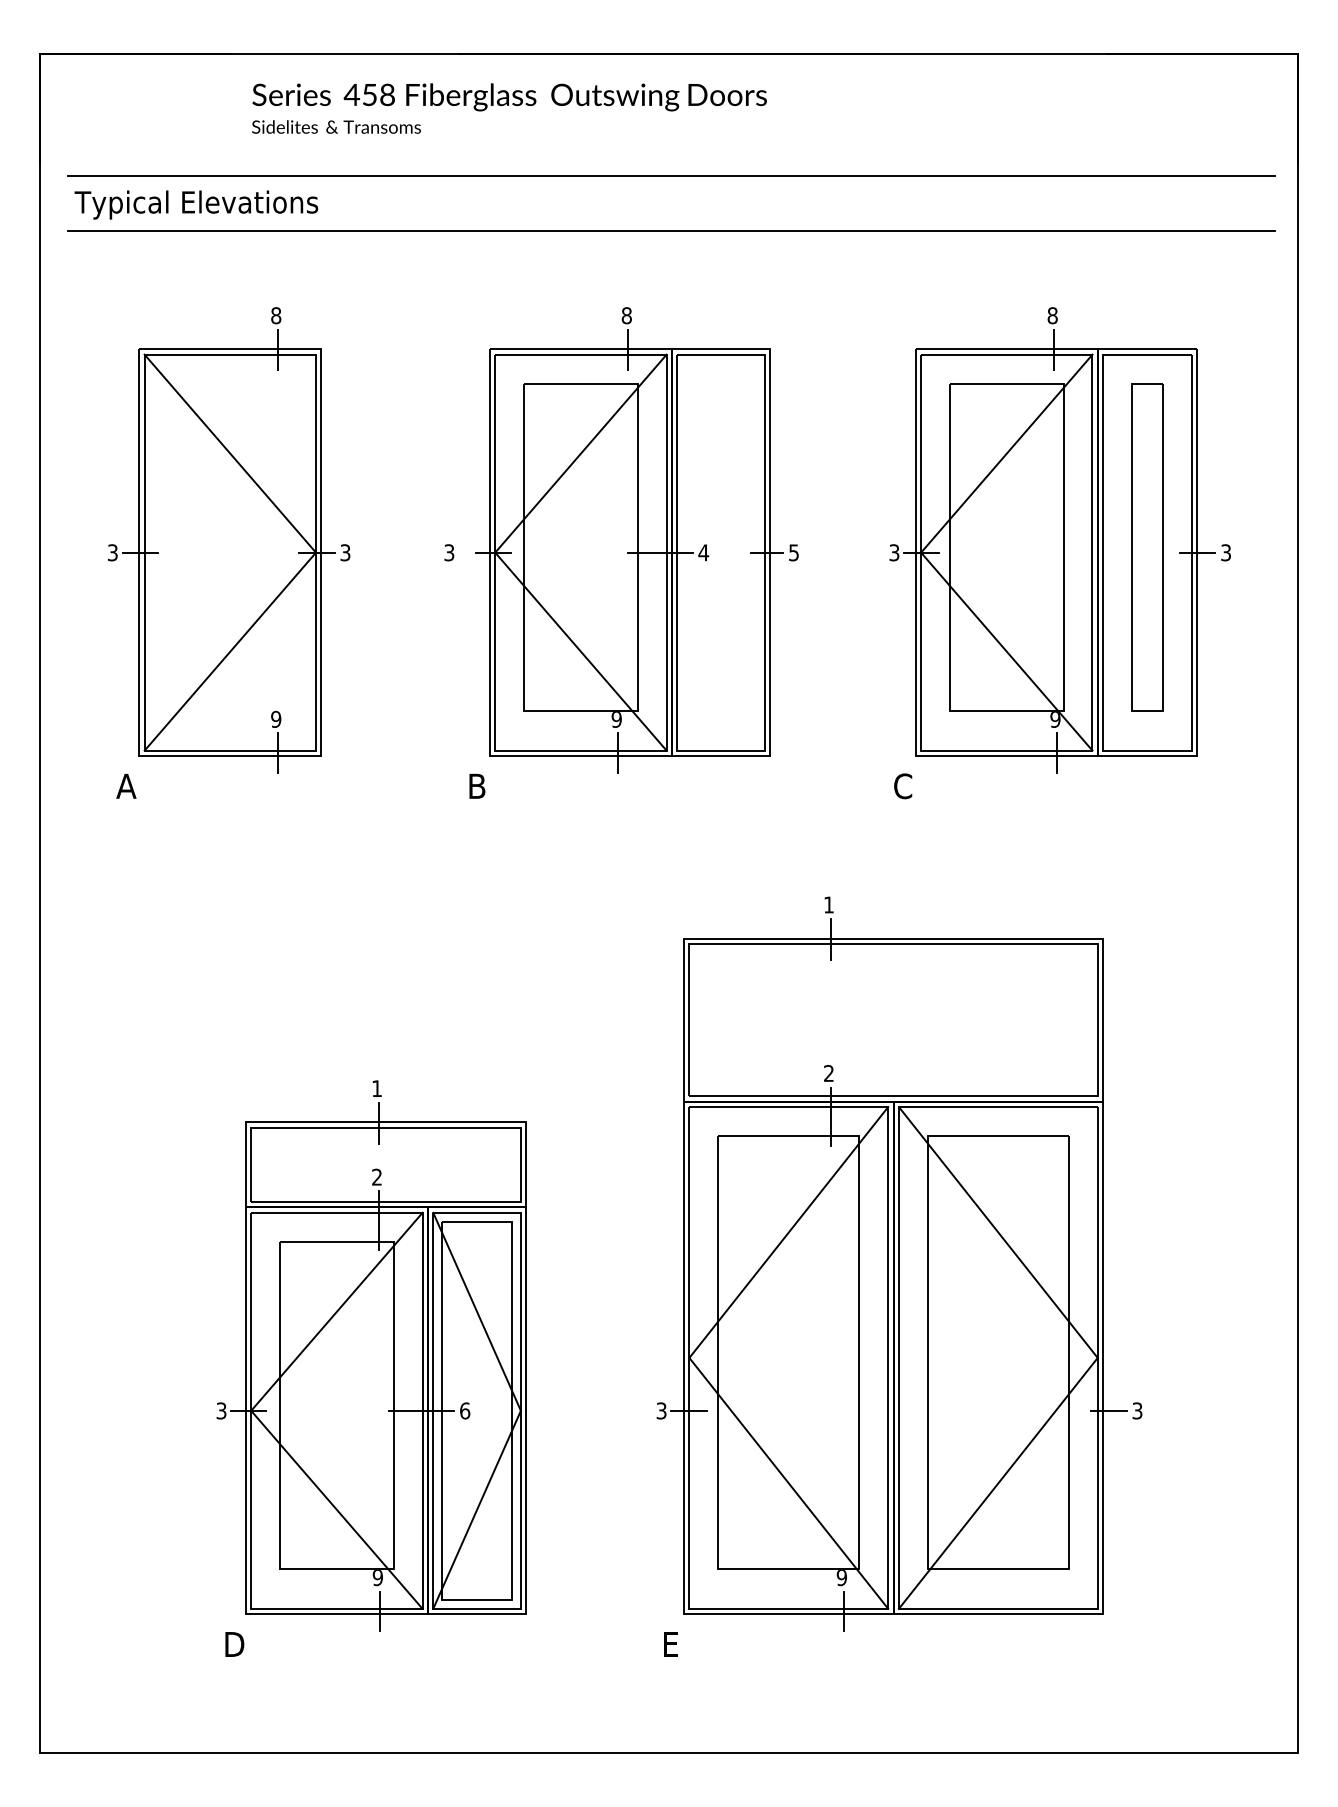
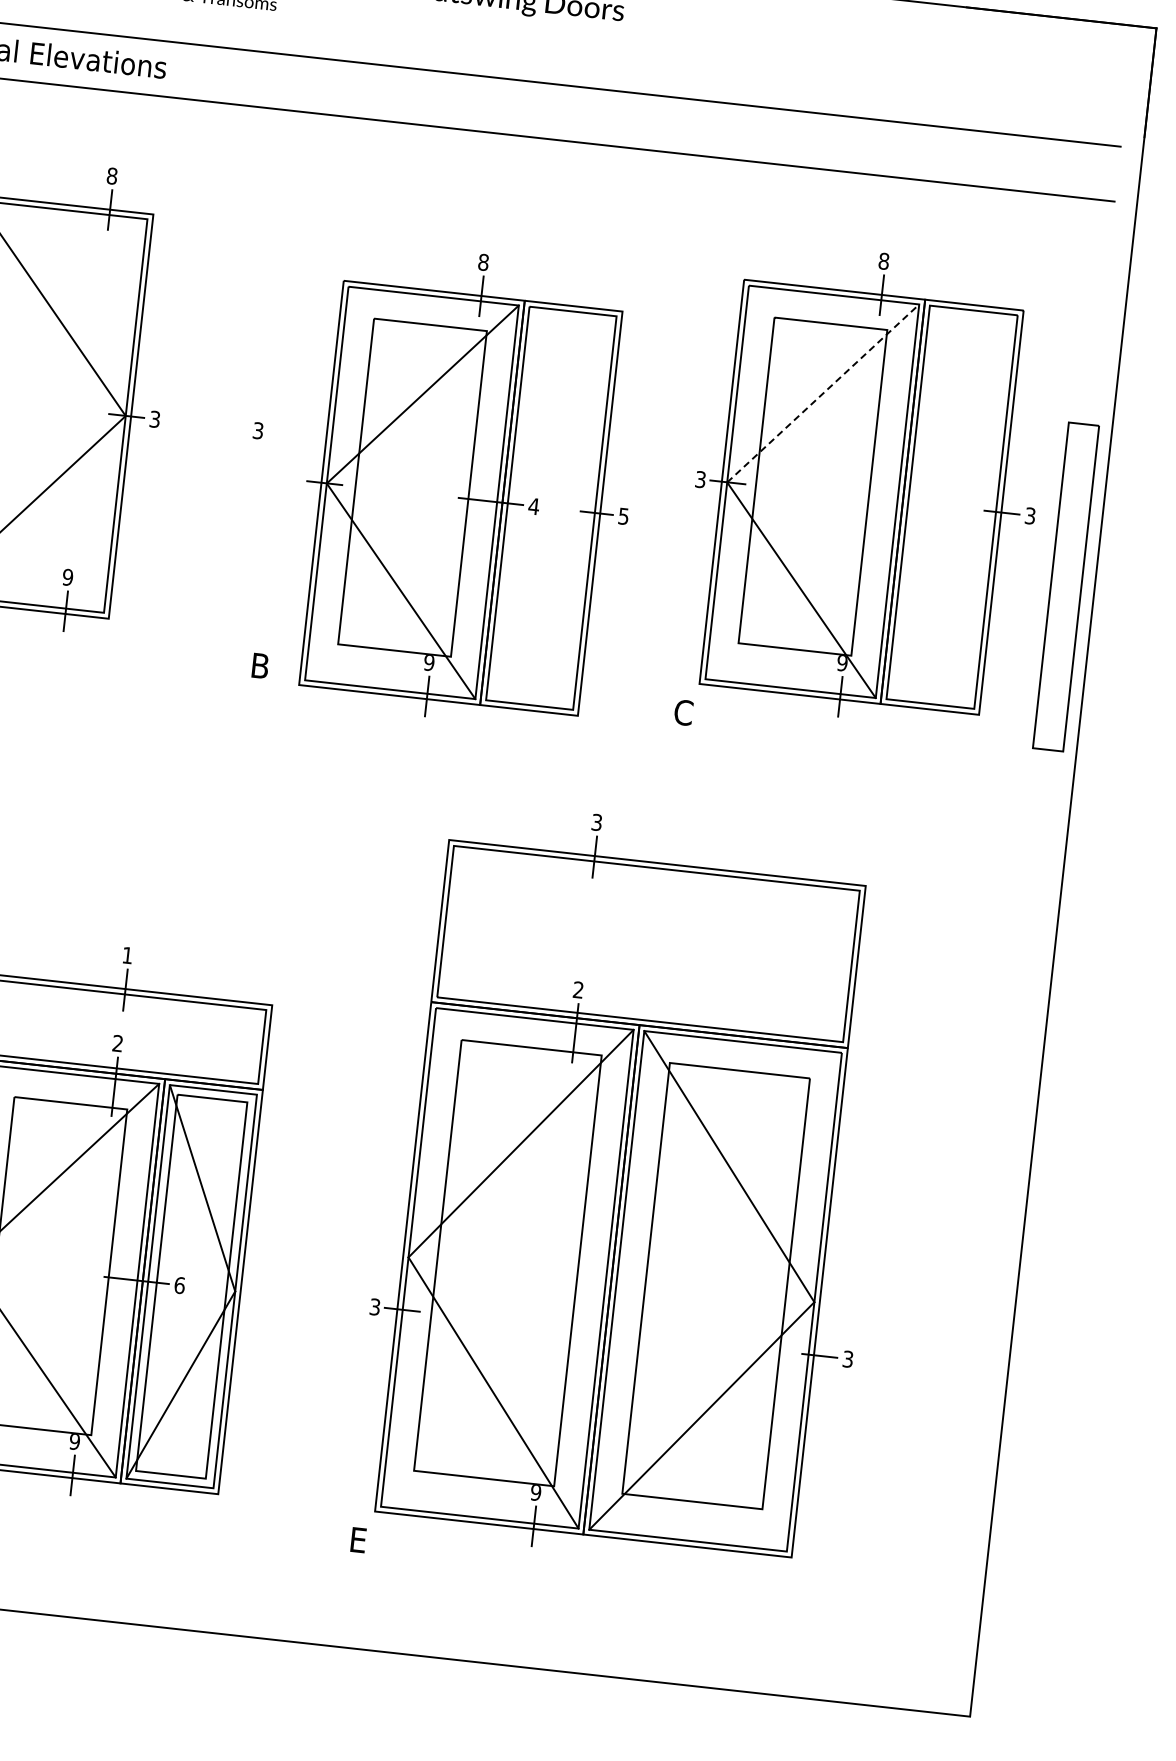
line: (1006, 453) -> (822, 393), solid -> dashed
part: (636, 540) -> (468, 486), moved
part: (1147, 547) -> (1066, 587), moved
text: (828, 904) -> (596, 821), 1 -> 3

